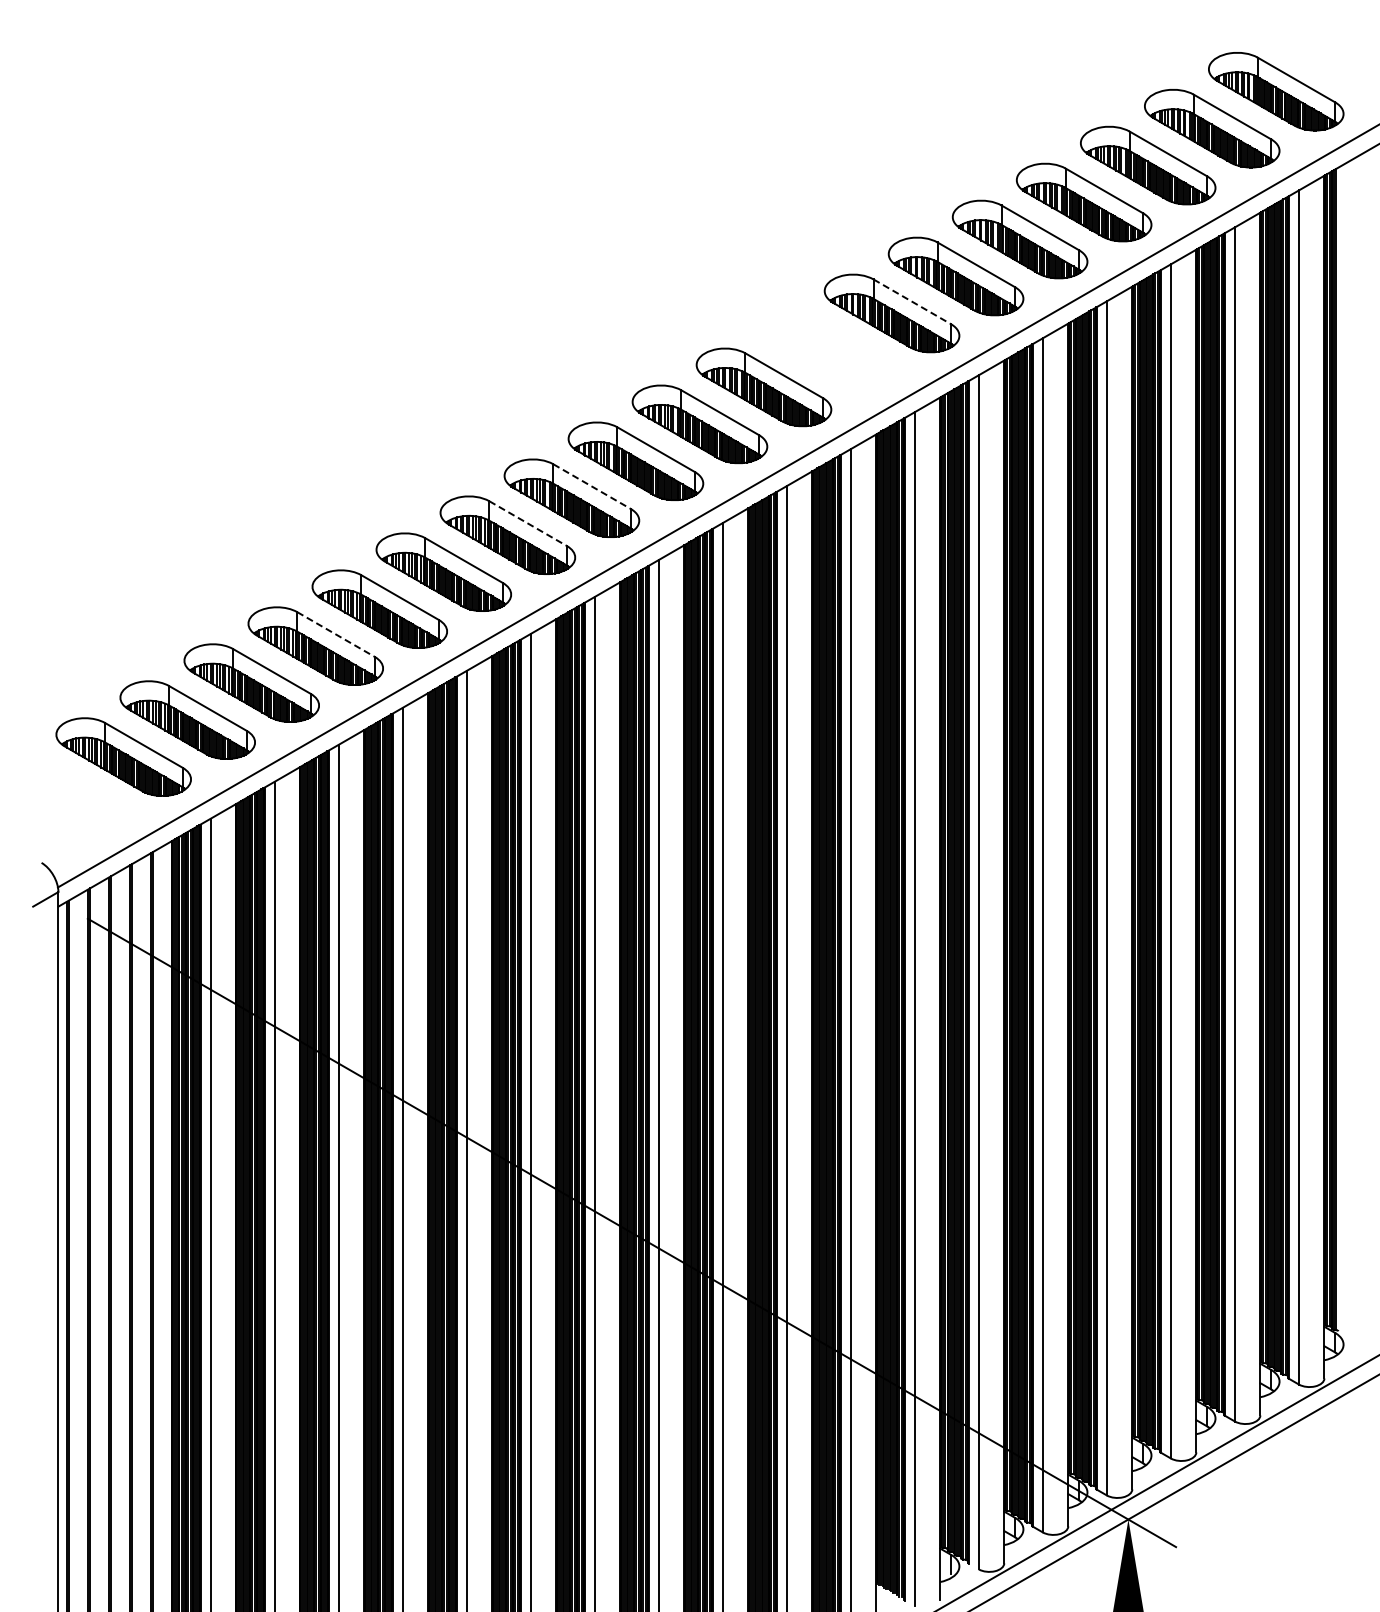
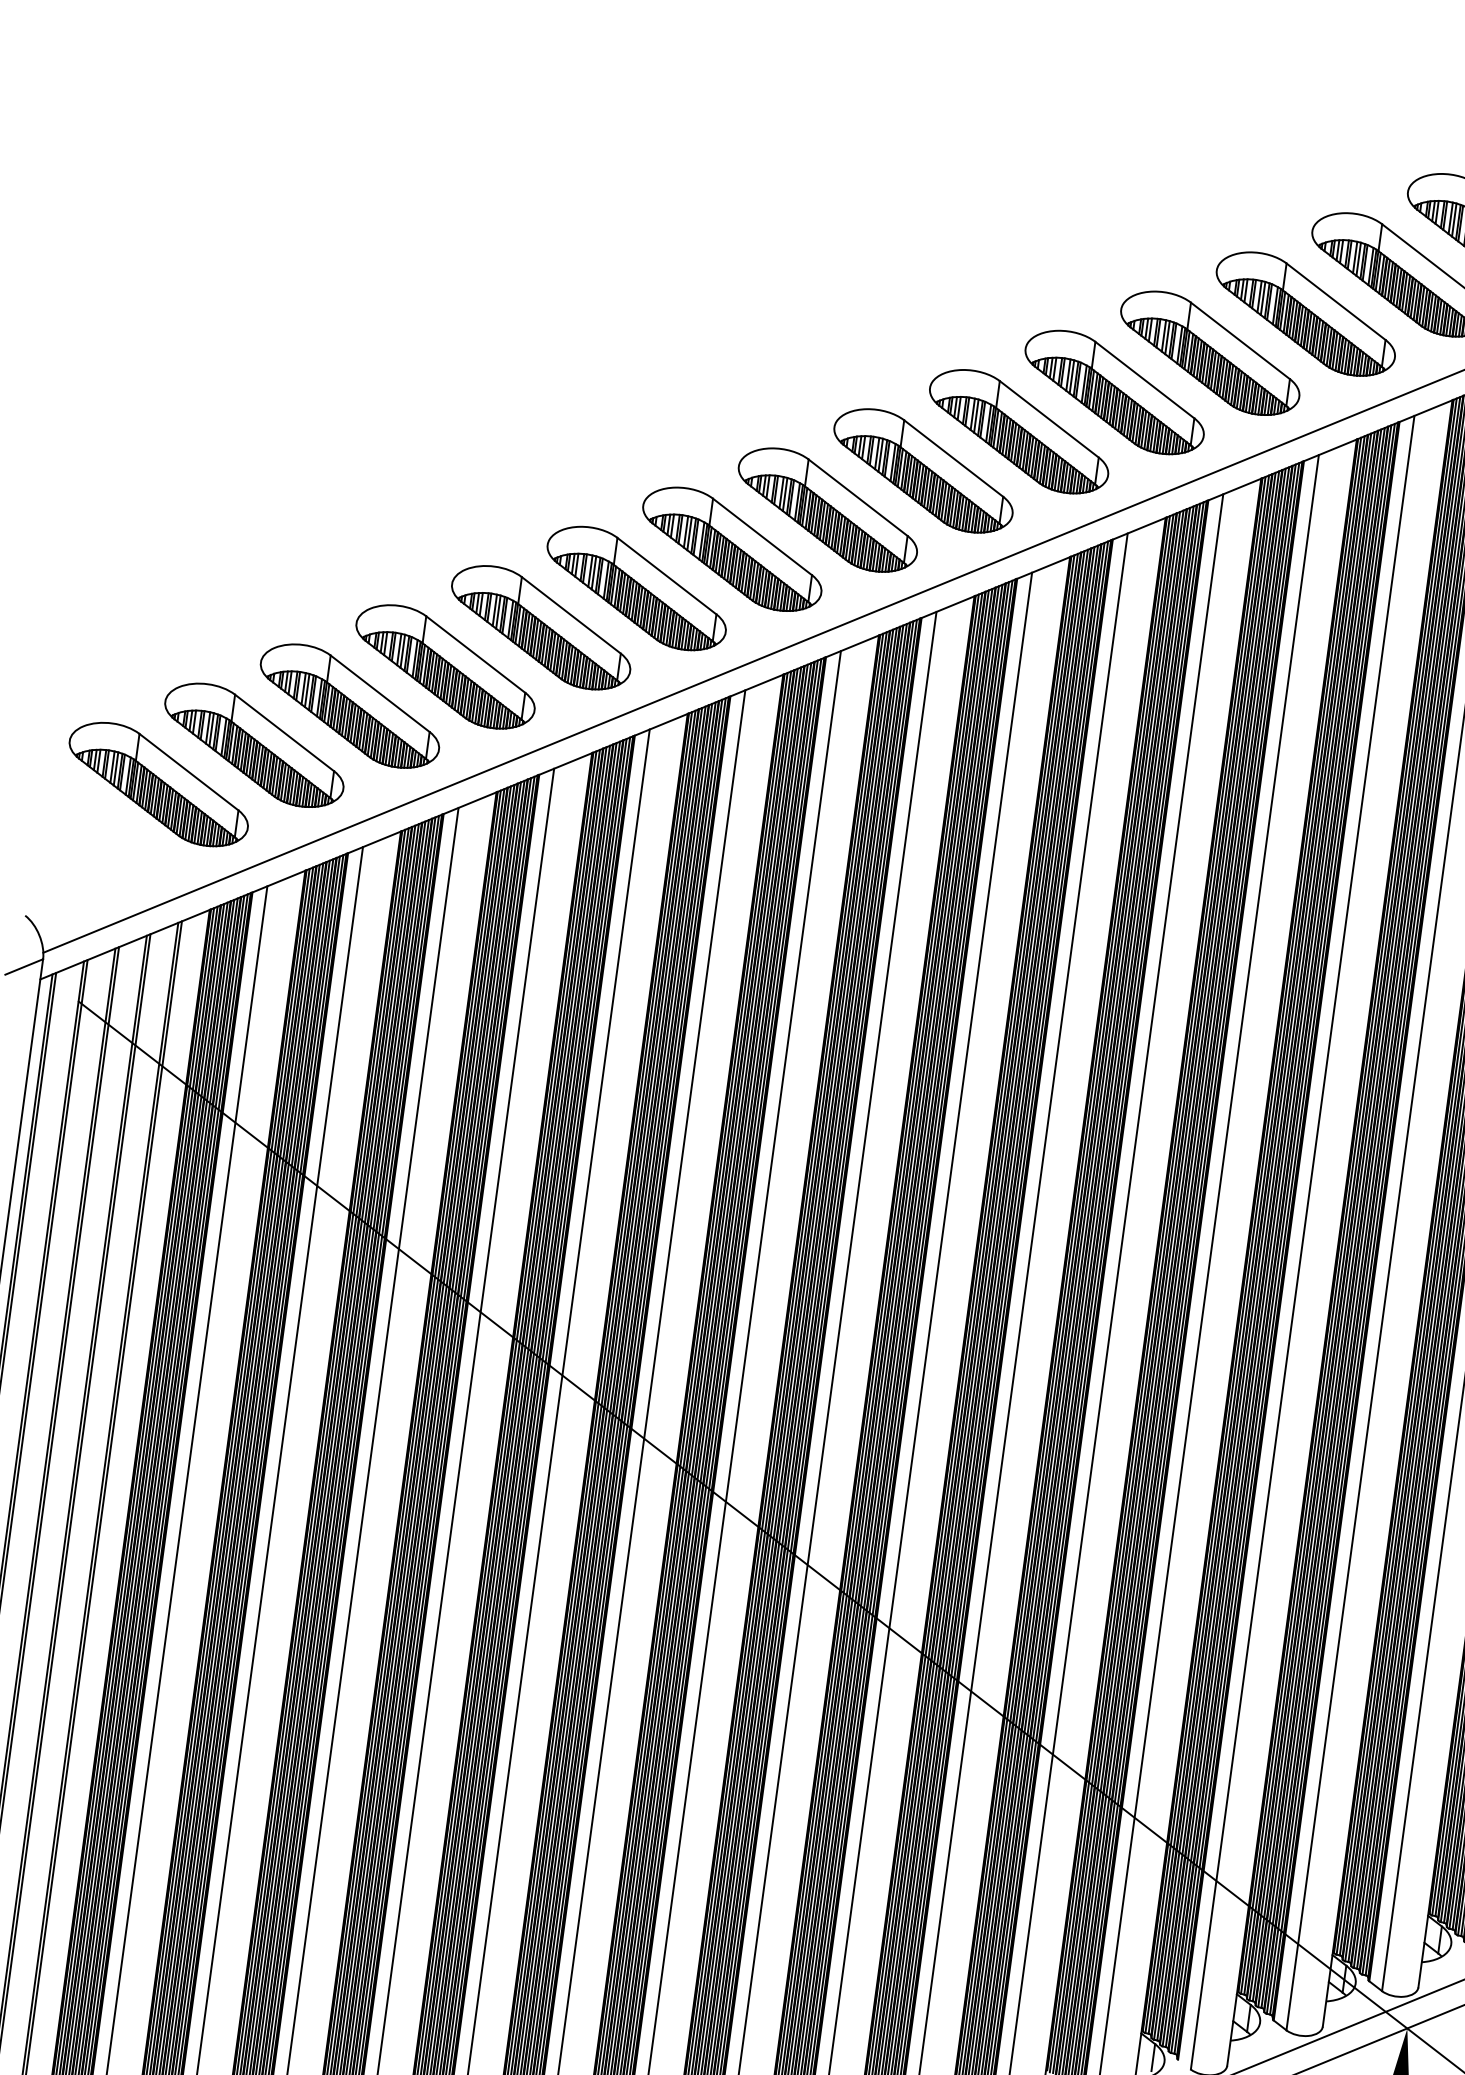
line: (912, 301) -> (1336, 301), dashed -> solid
part: (827, 350) -> (1209, 353), added
line: (592, 486) -> (858, 497), dashed -> solid
line: (528, 523) -> (763, 536), dashed -> solid
line: (336, 634) -> (476, 654), dashed -> solid

